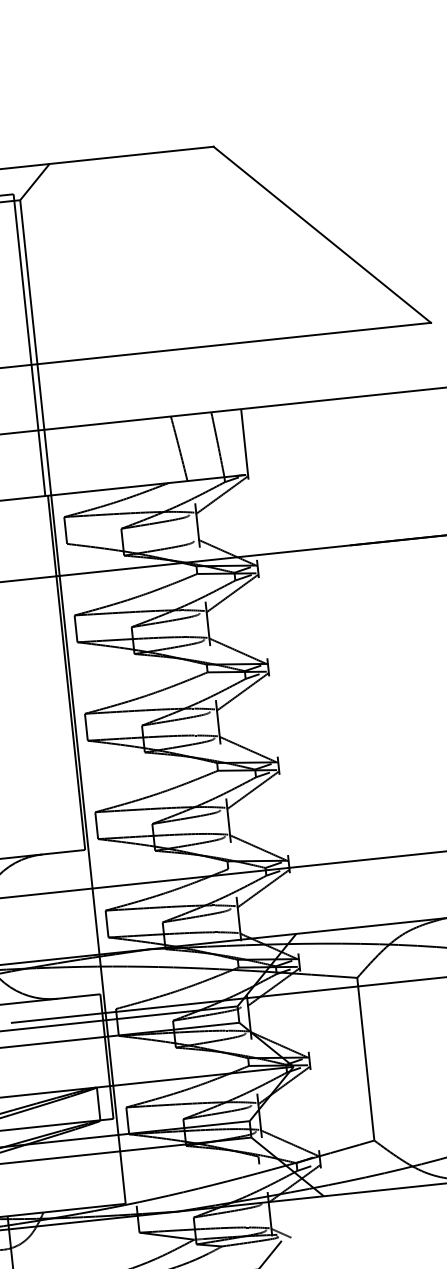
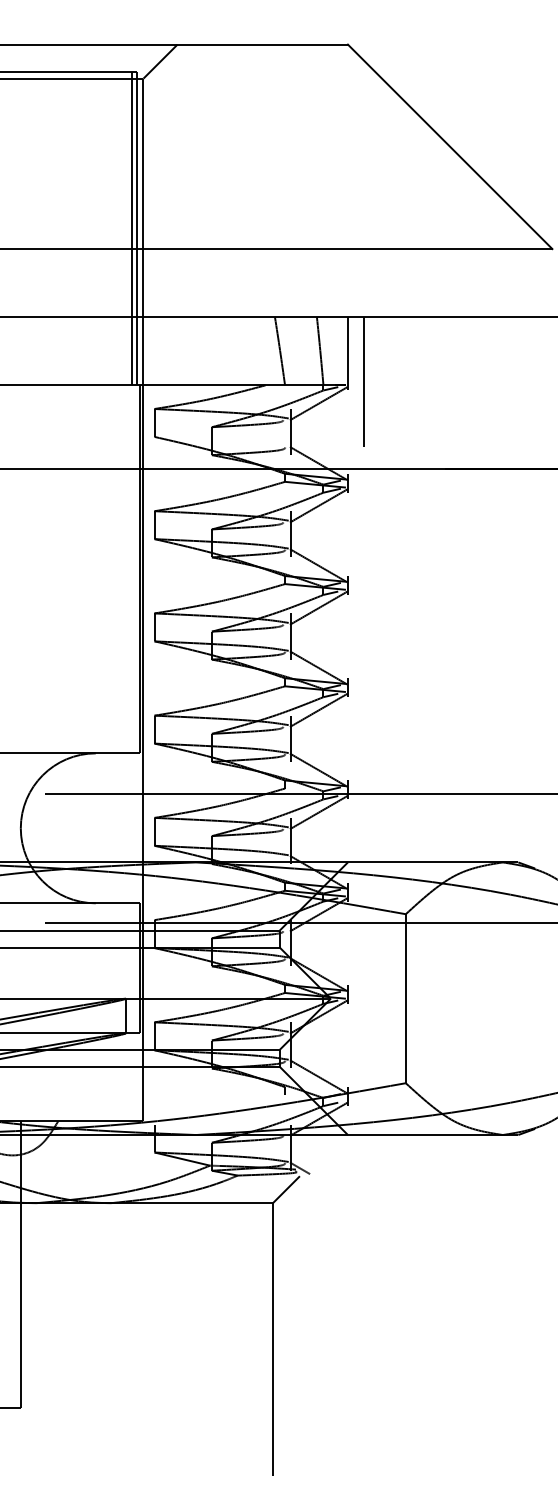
line: (23, 345) -> (131, 228), added
line: (263, 469) -> (364, 381), added

